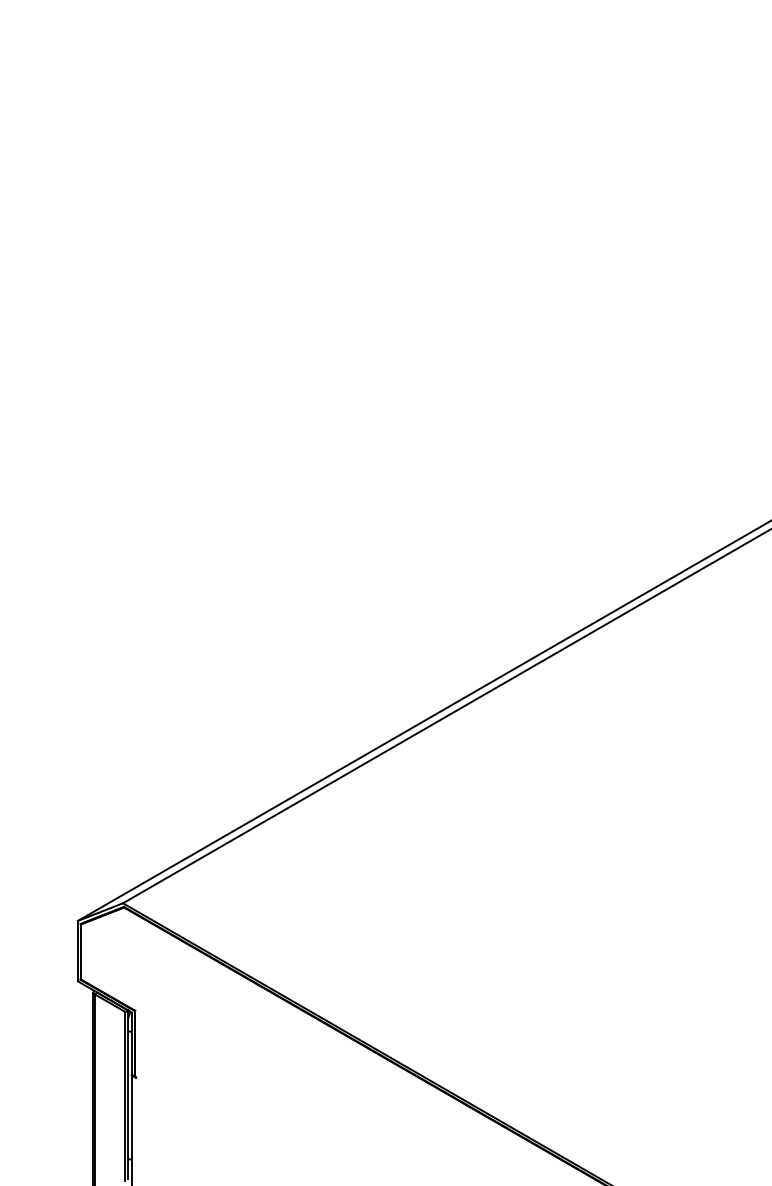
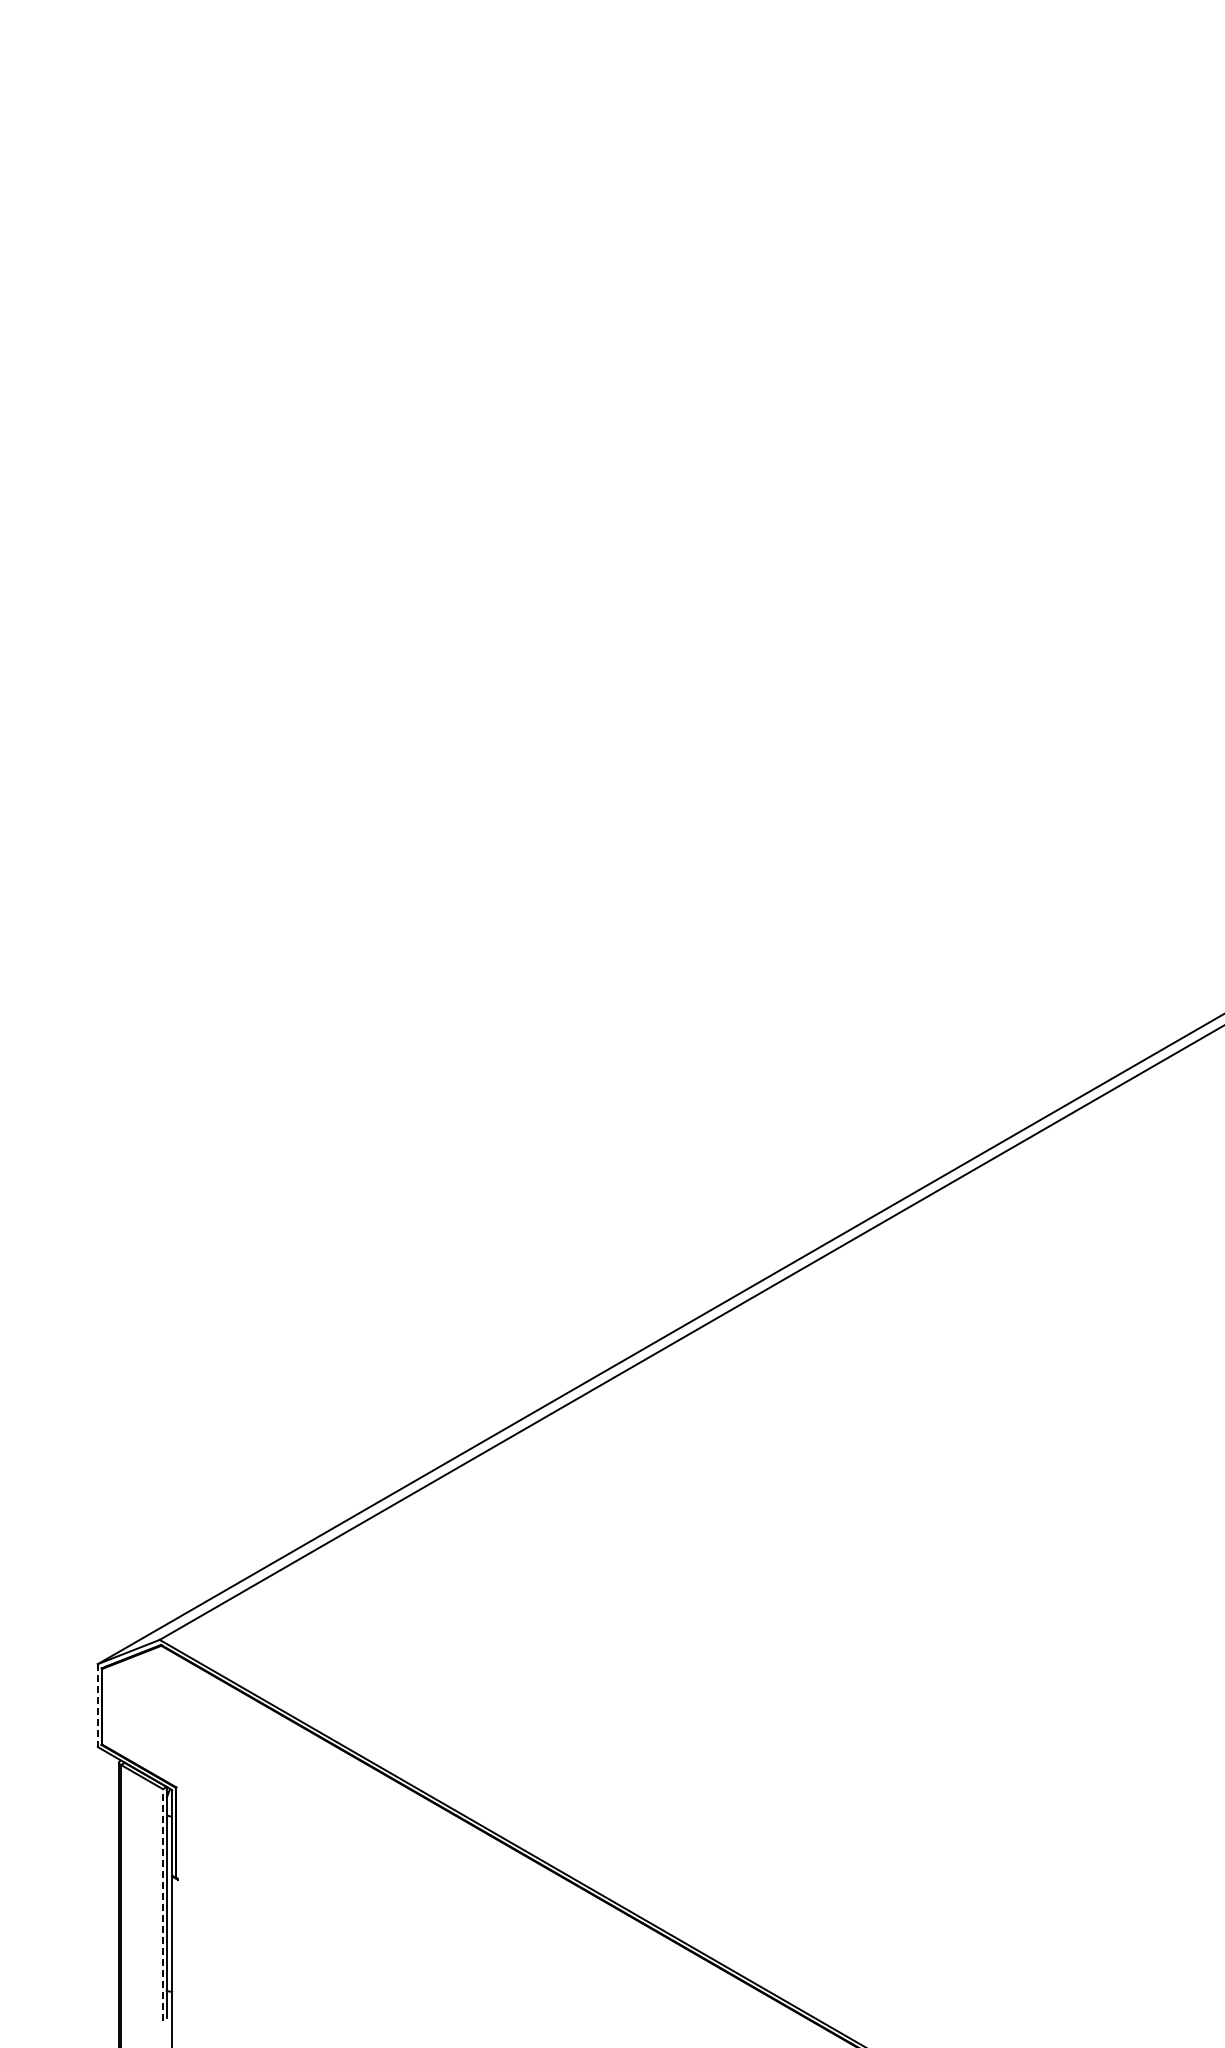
line: (77, 951) -> (97, 1706), solid -> dashed
line: (125, 1096) -> (162, 1904), solid -> dashed

